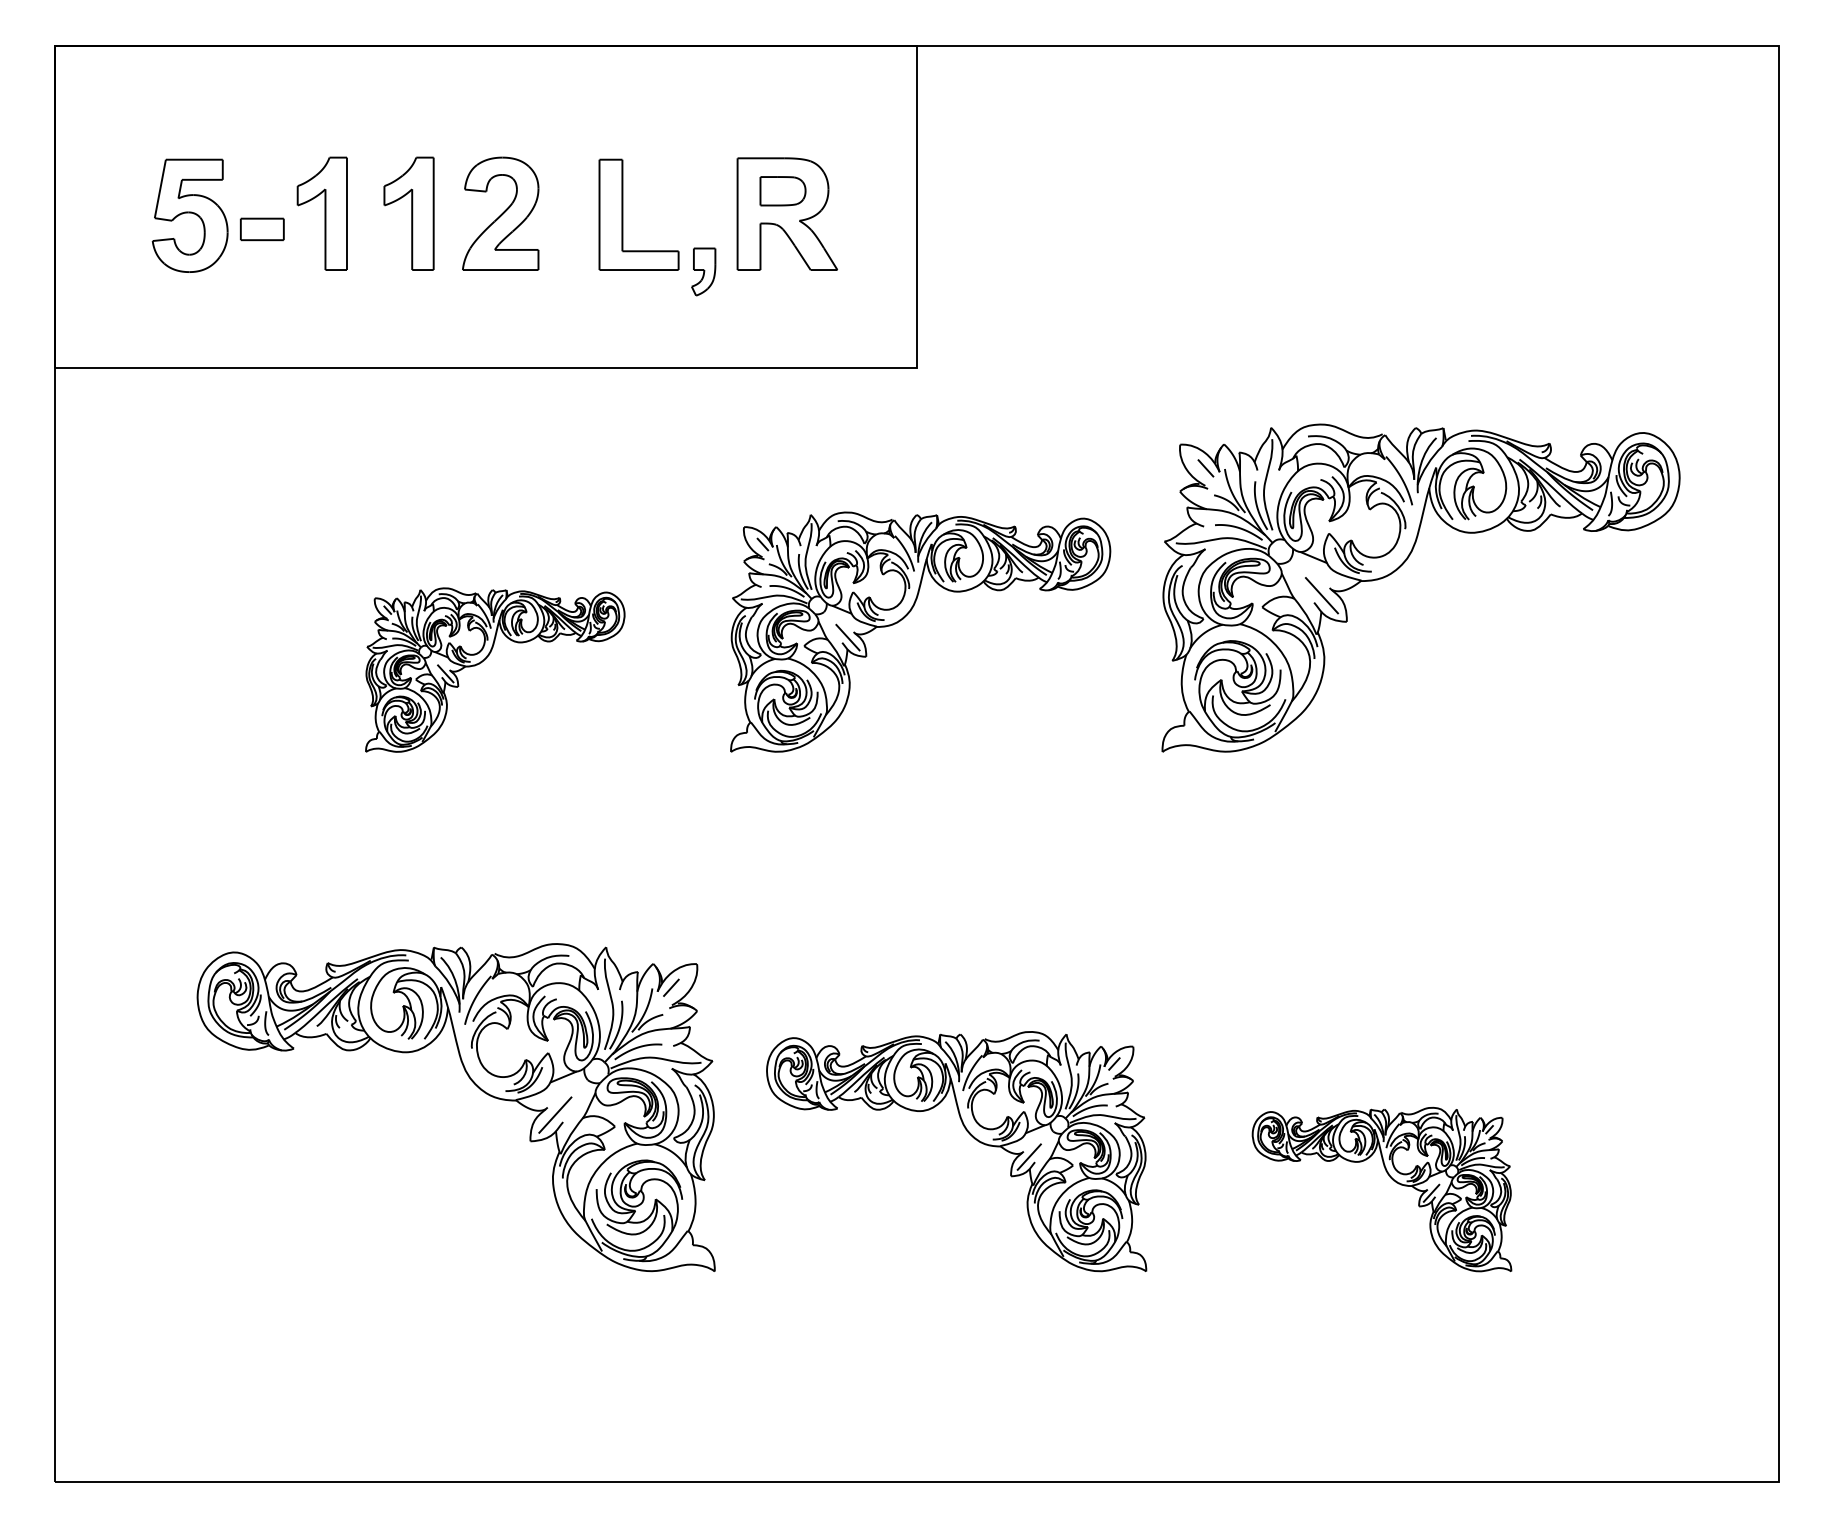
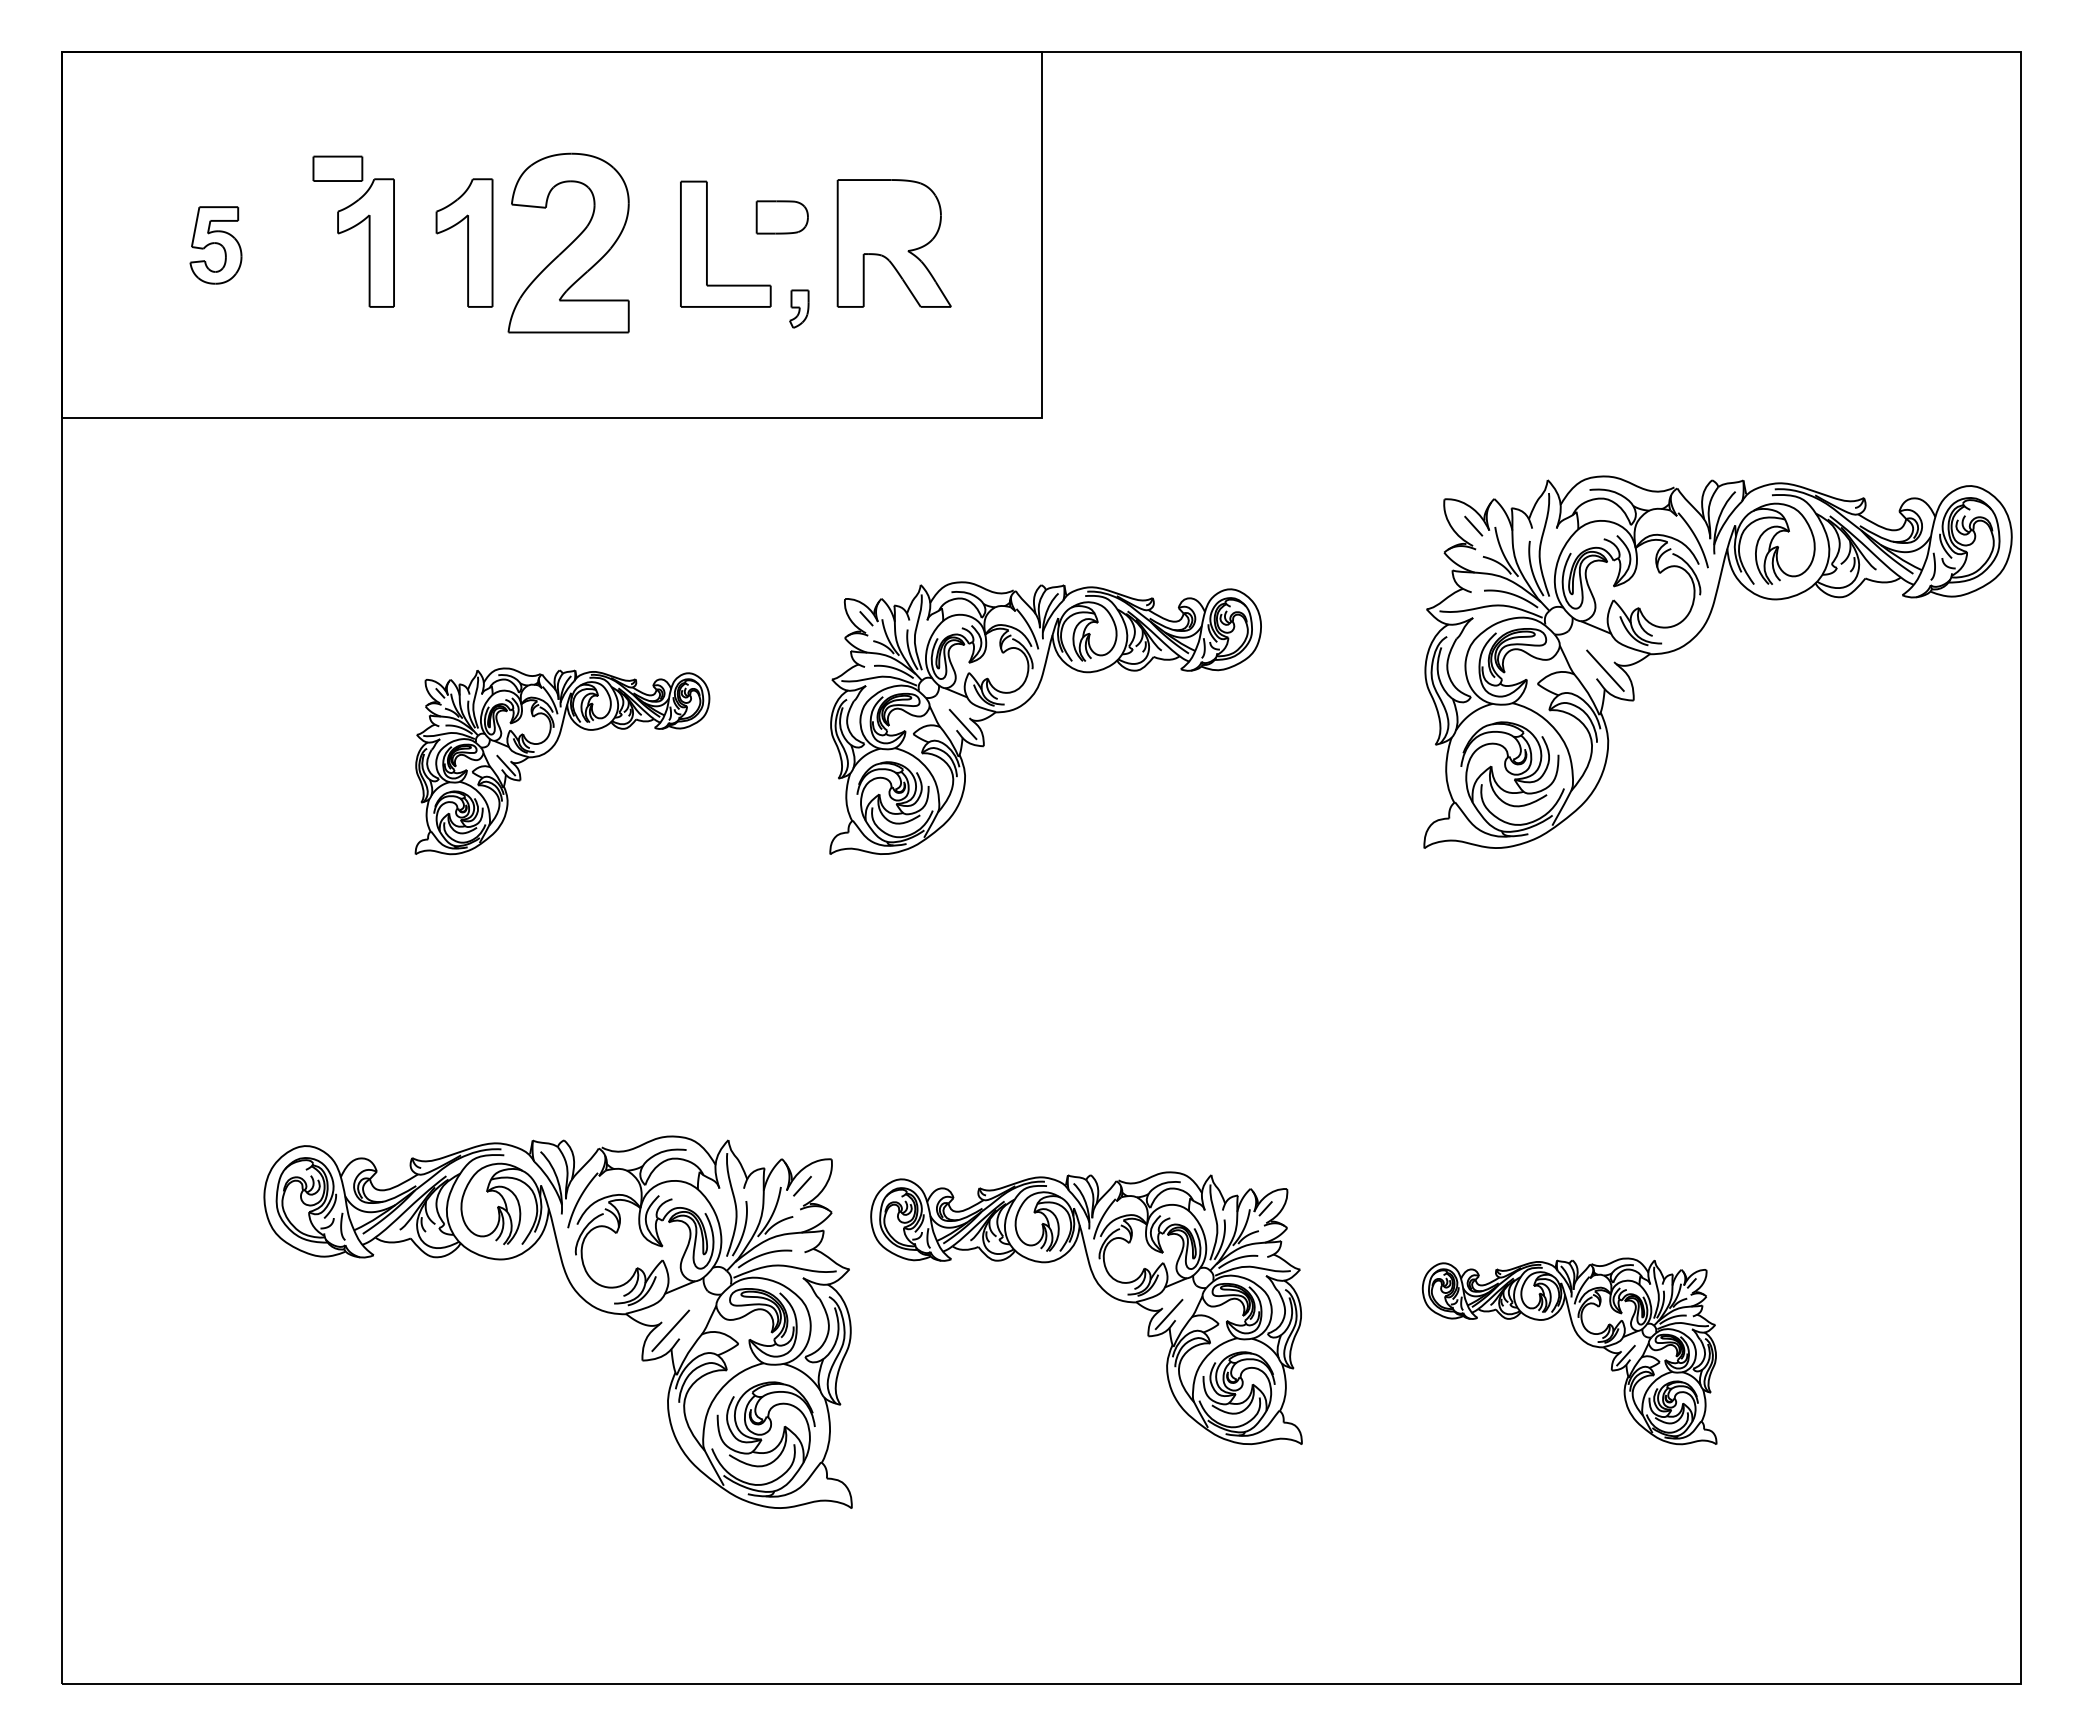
part: (782, 191) -> (781, 217), moved
part: (500, 213) -> (568, 242), size x1.4
part: (189, 215) -> (215, 245), size x0.6
part: (261, 229) -> (337, 168), moved
part: (703, 271) -> (799, 308), size x0.7
part: (1400, 567) -> (1694, 638), moved
part: (475, 1085) -> (580, 1297), moved

